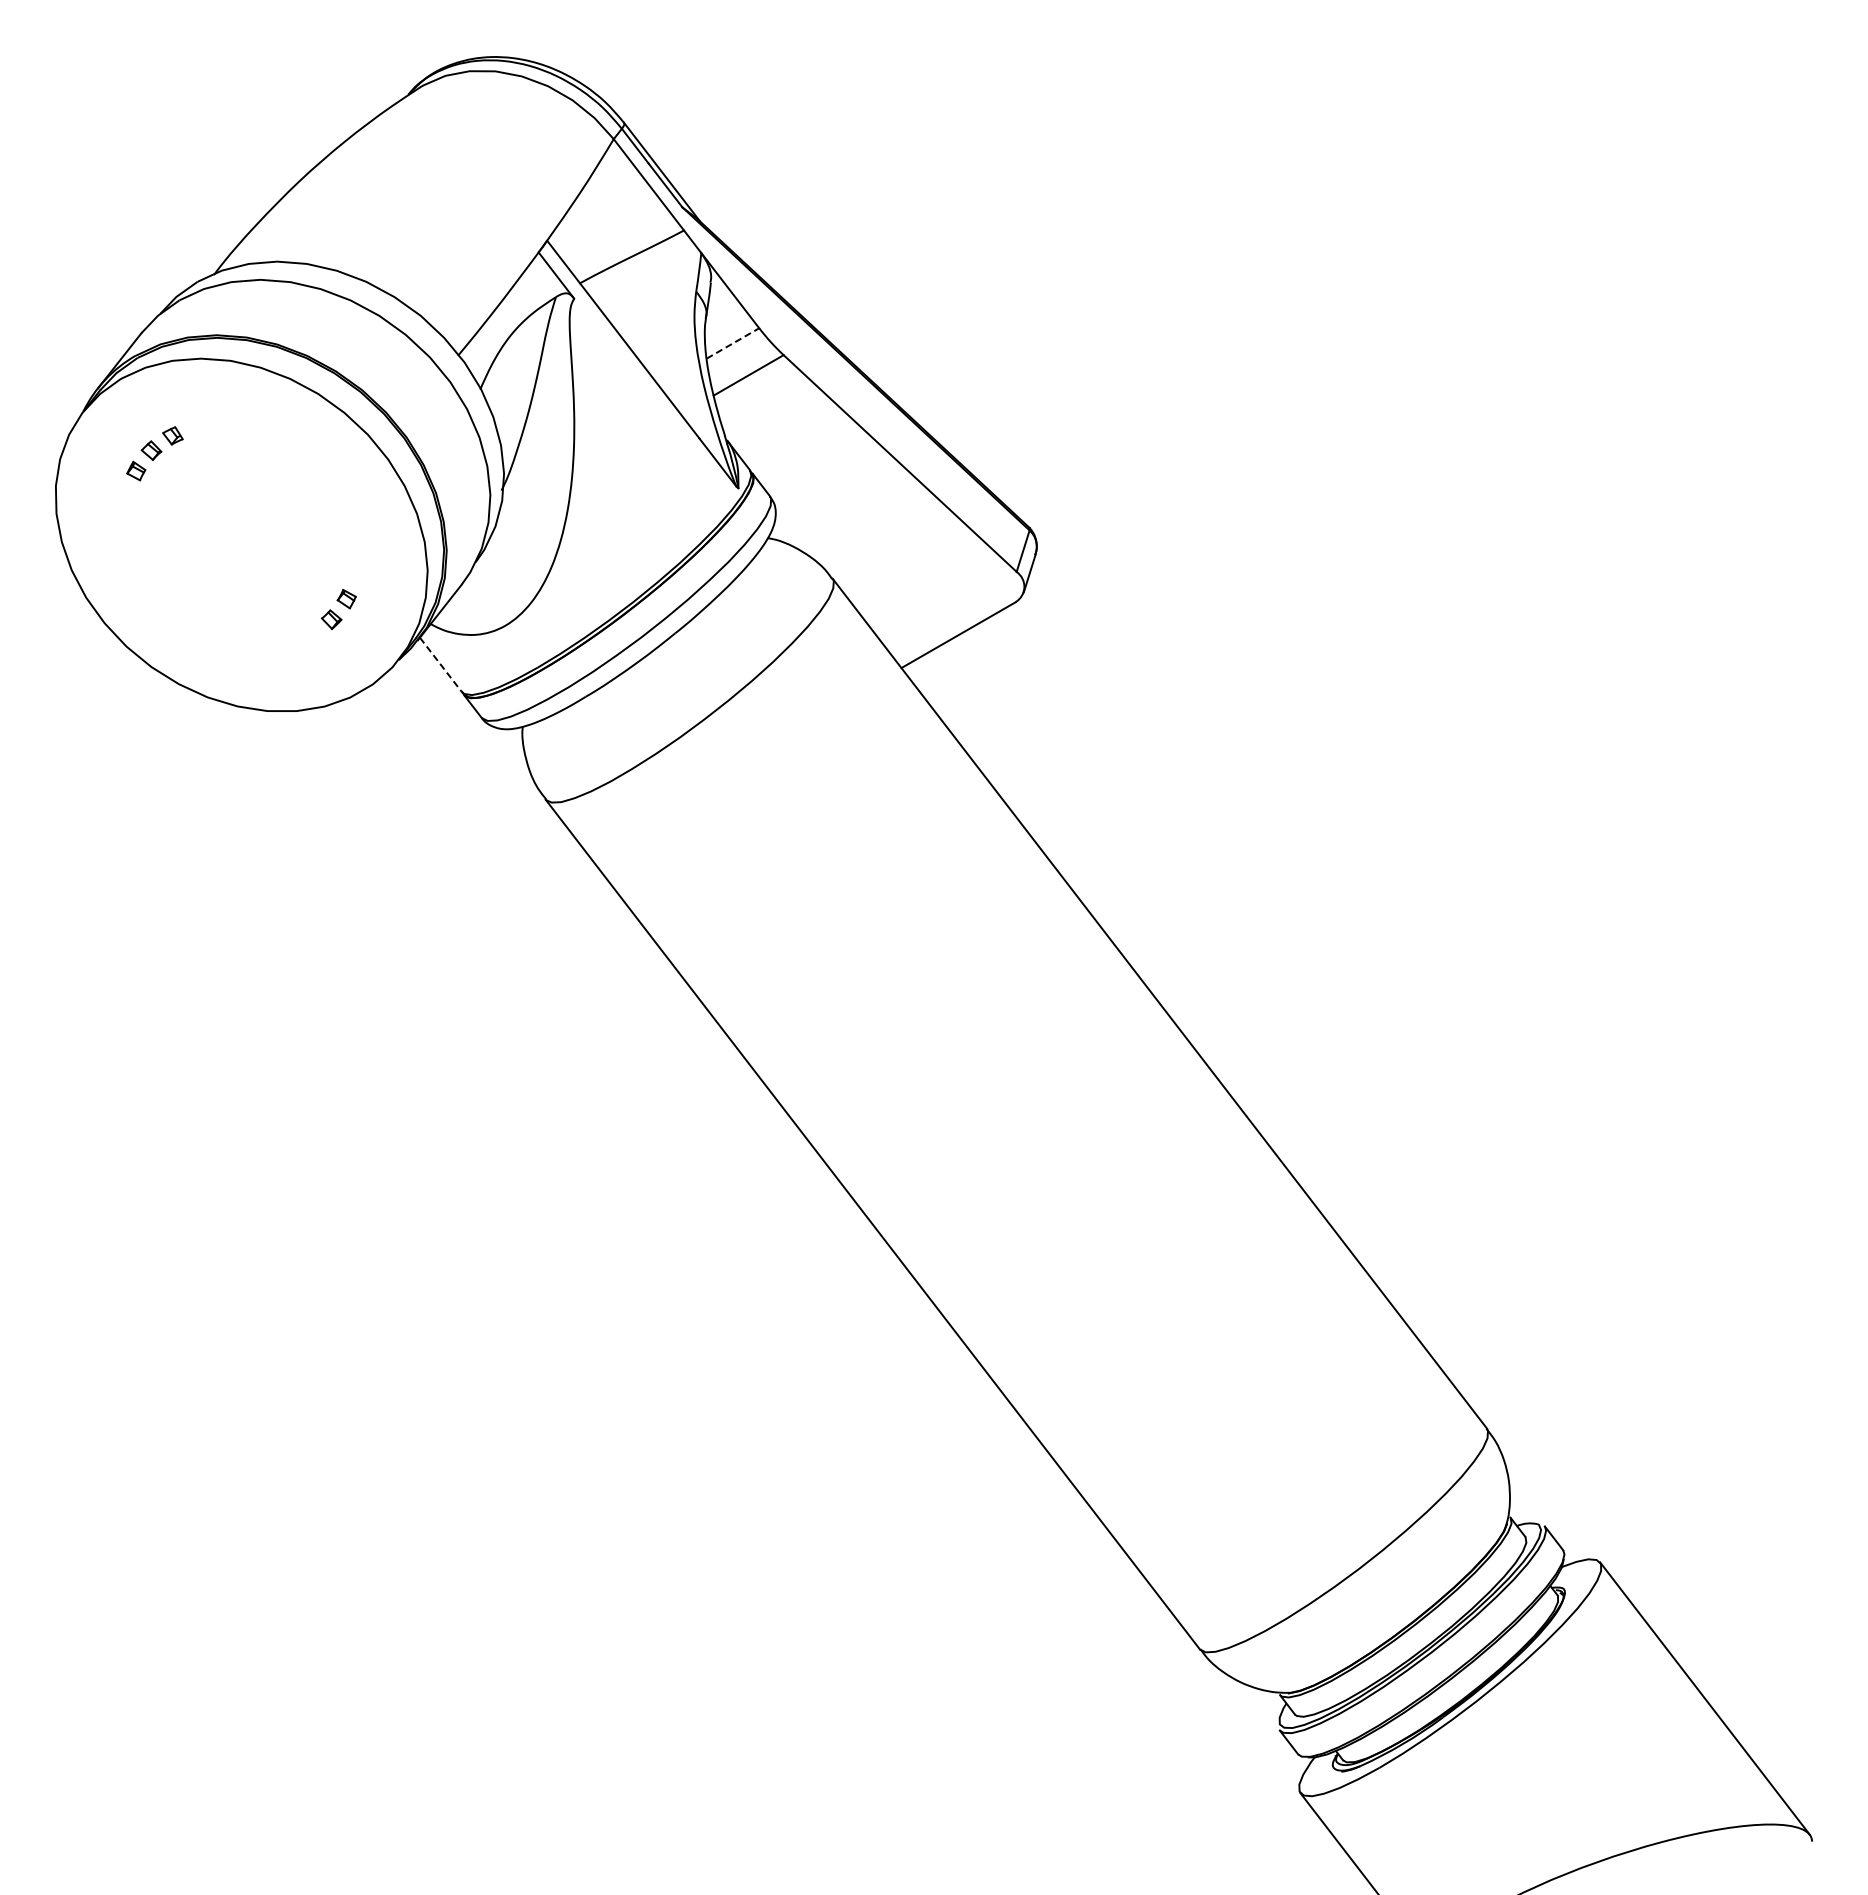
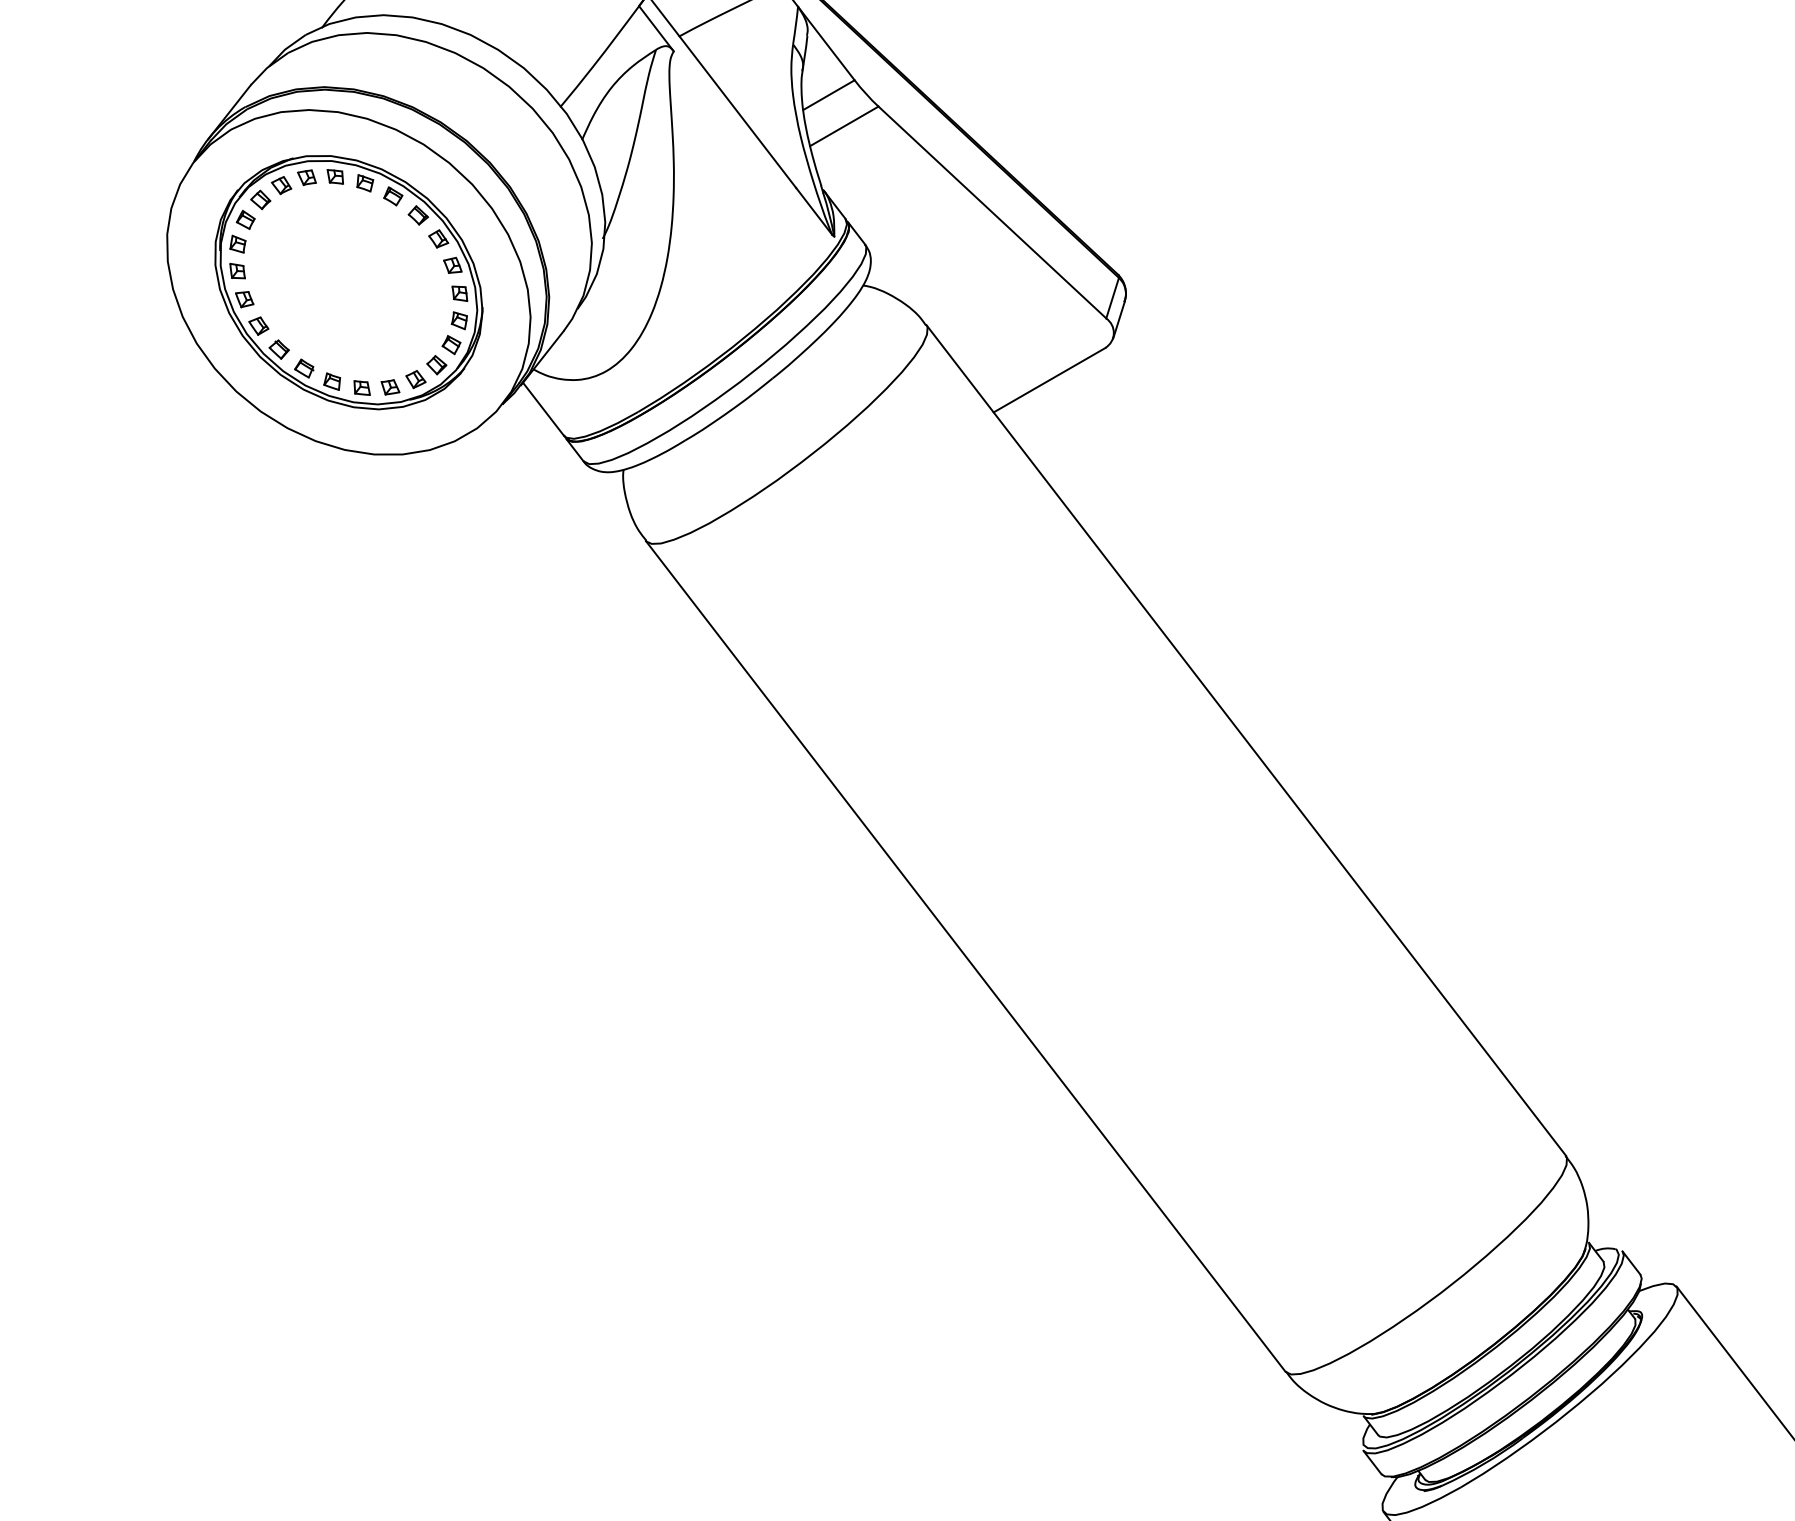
line: (733, 343) -> (829, 95), dashed -> solid
part: (241, 534) -> (348, 281), added
line: (441, 665) -> (544, 409), dashed -> solid

